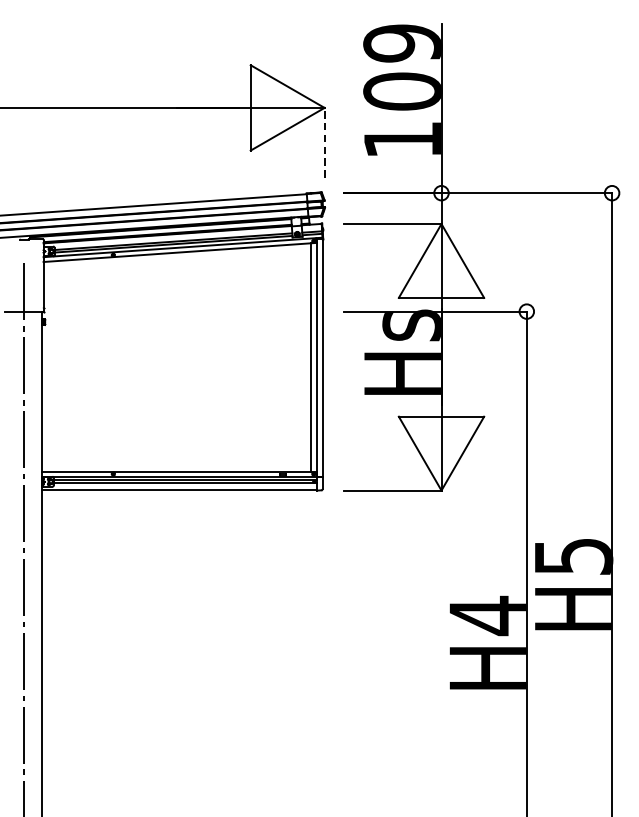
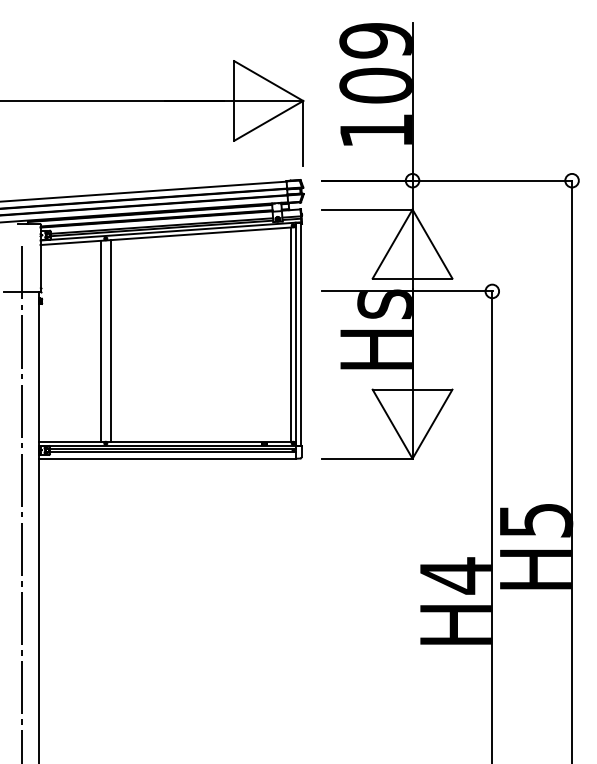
line: (324, 142) -> (303, 133), dashed -> solid
line: (107, 364) -> (100, 340), added
line: (119, 364) -> (111, 340), added

